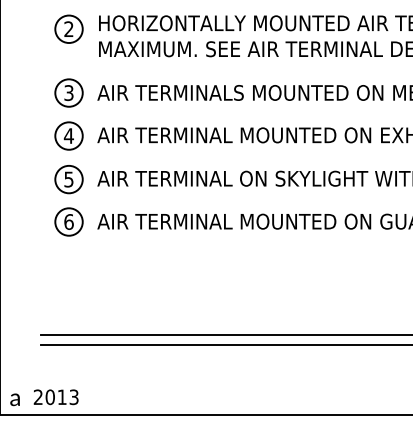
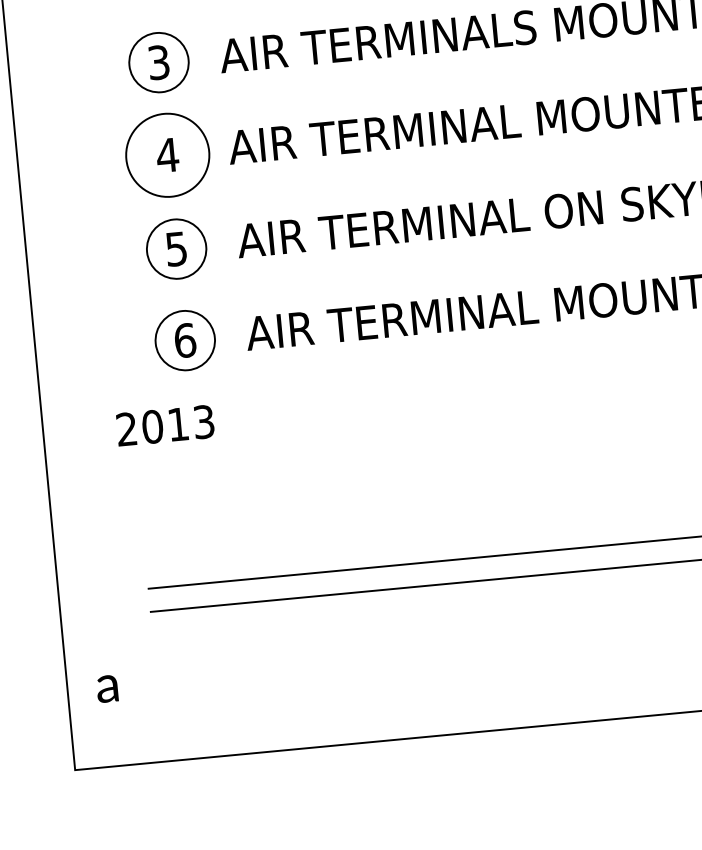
circle: (68, 135) -> (166, 154), size x1.4
text: (55, 397) -> (163, 426), moved
text: (14, 399) -> (106, 688), moved

